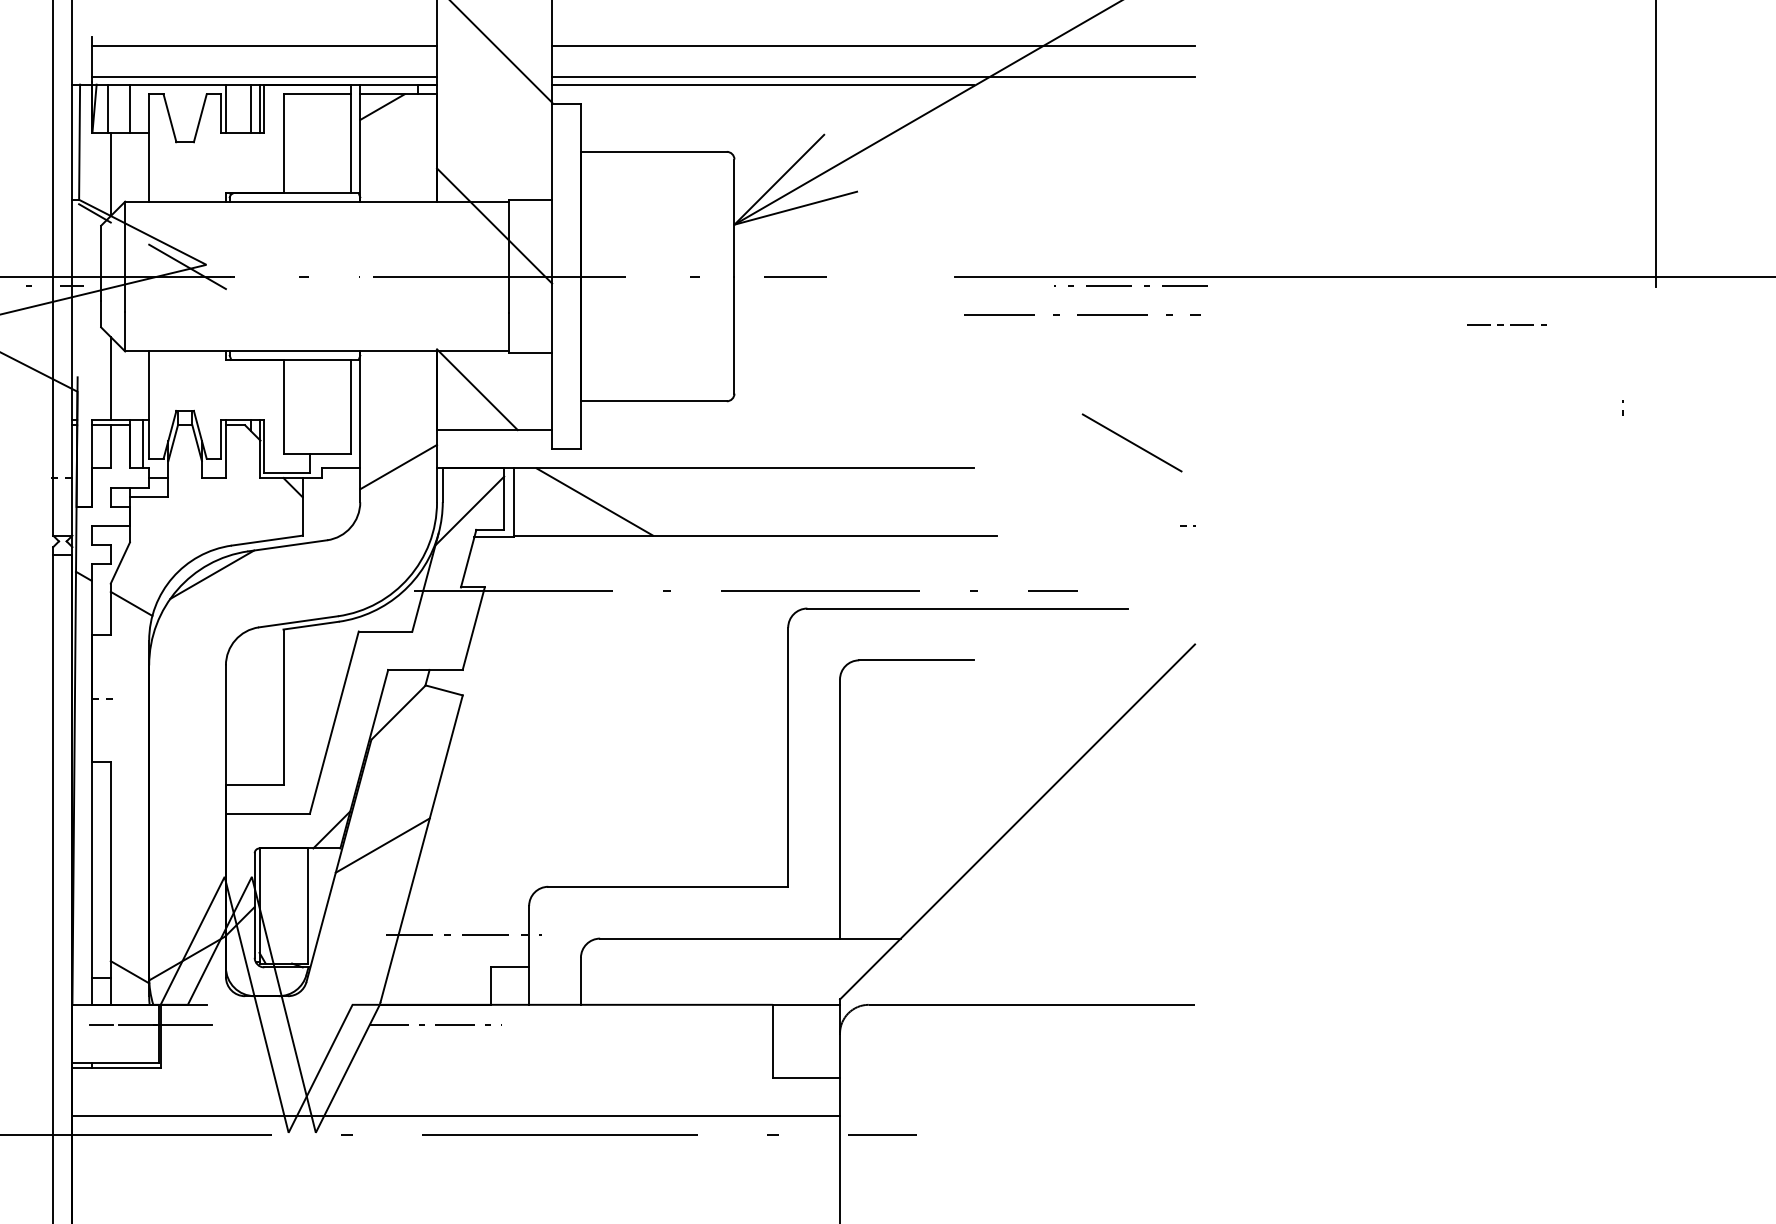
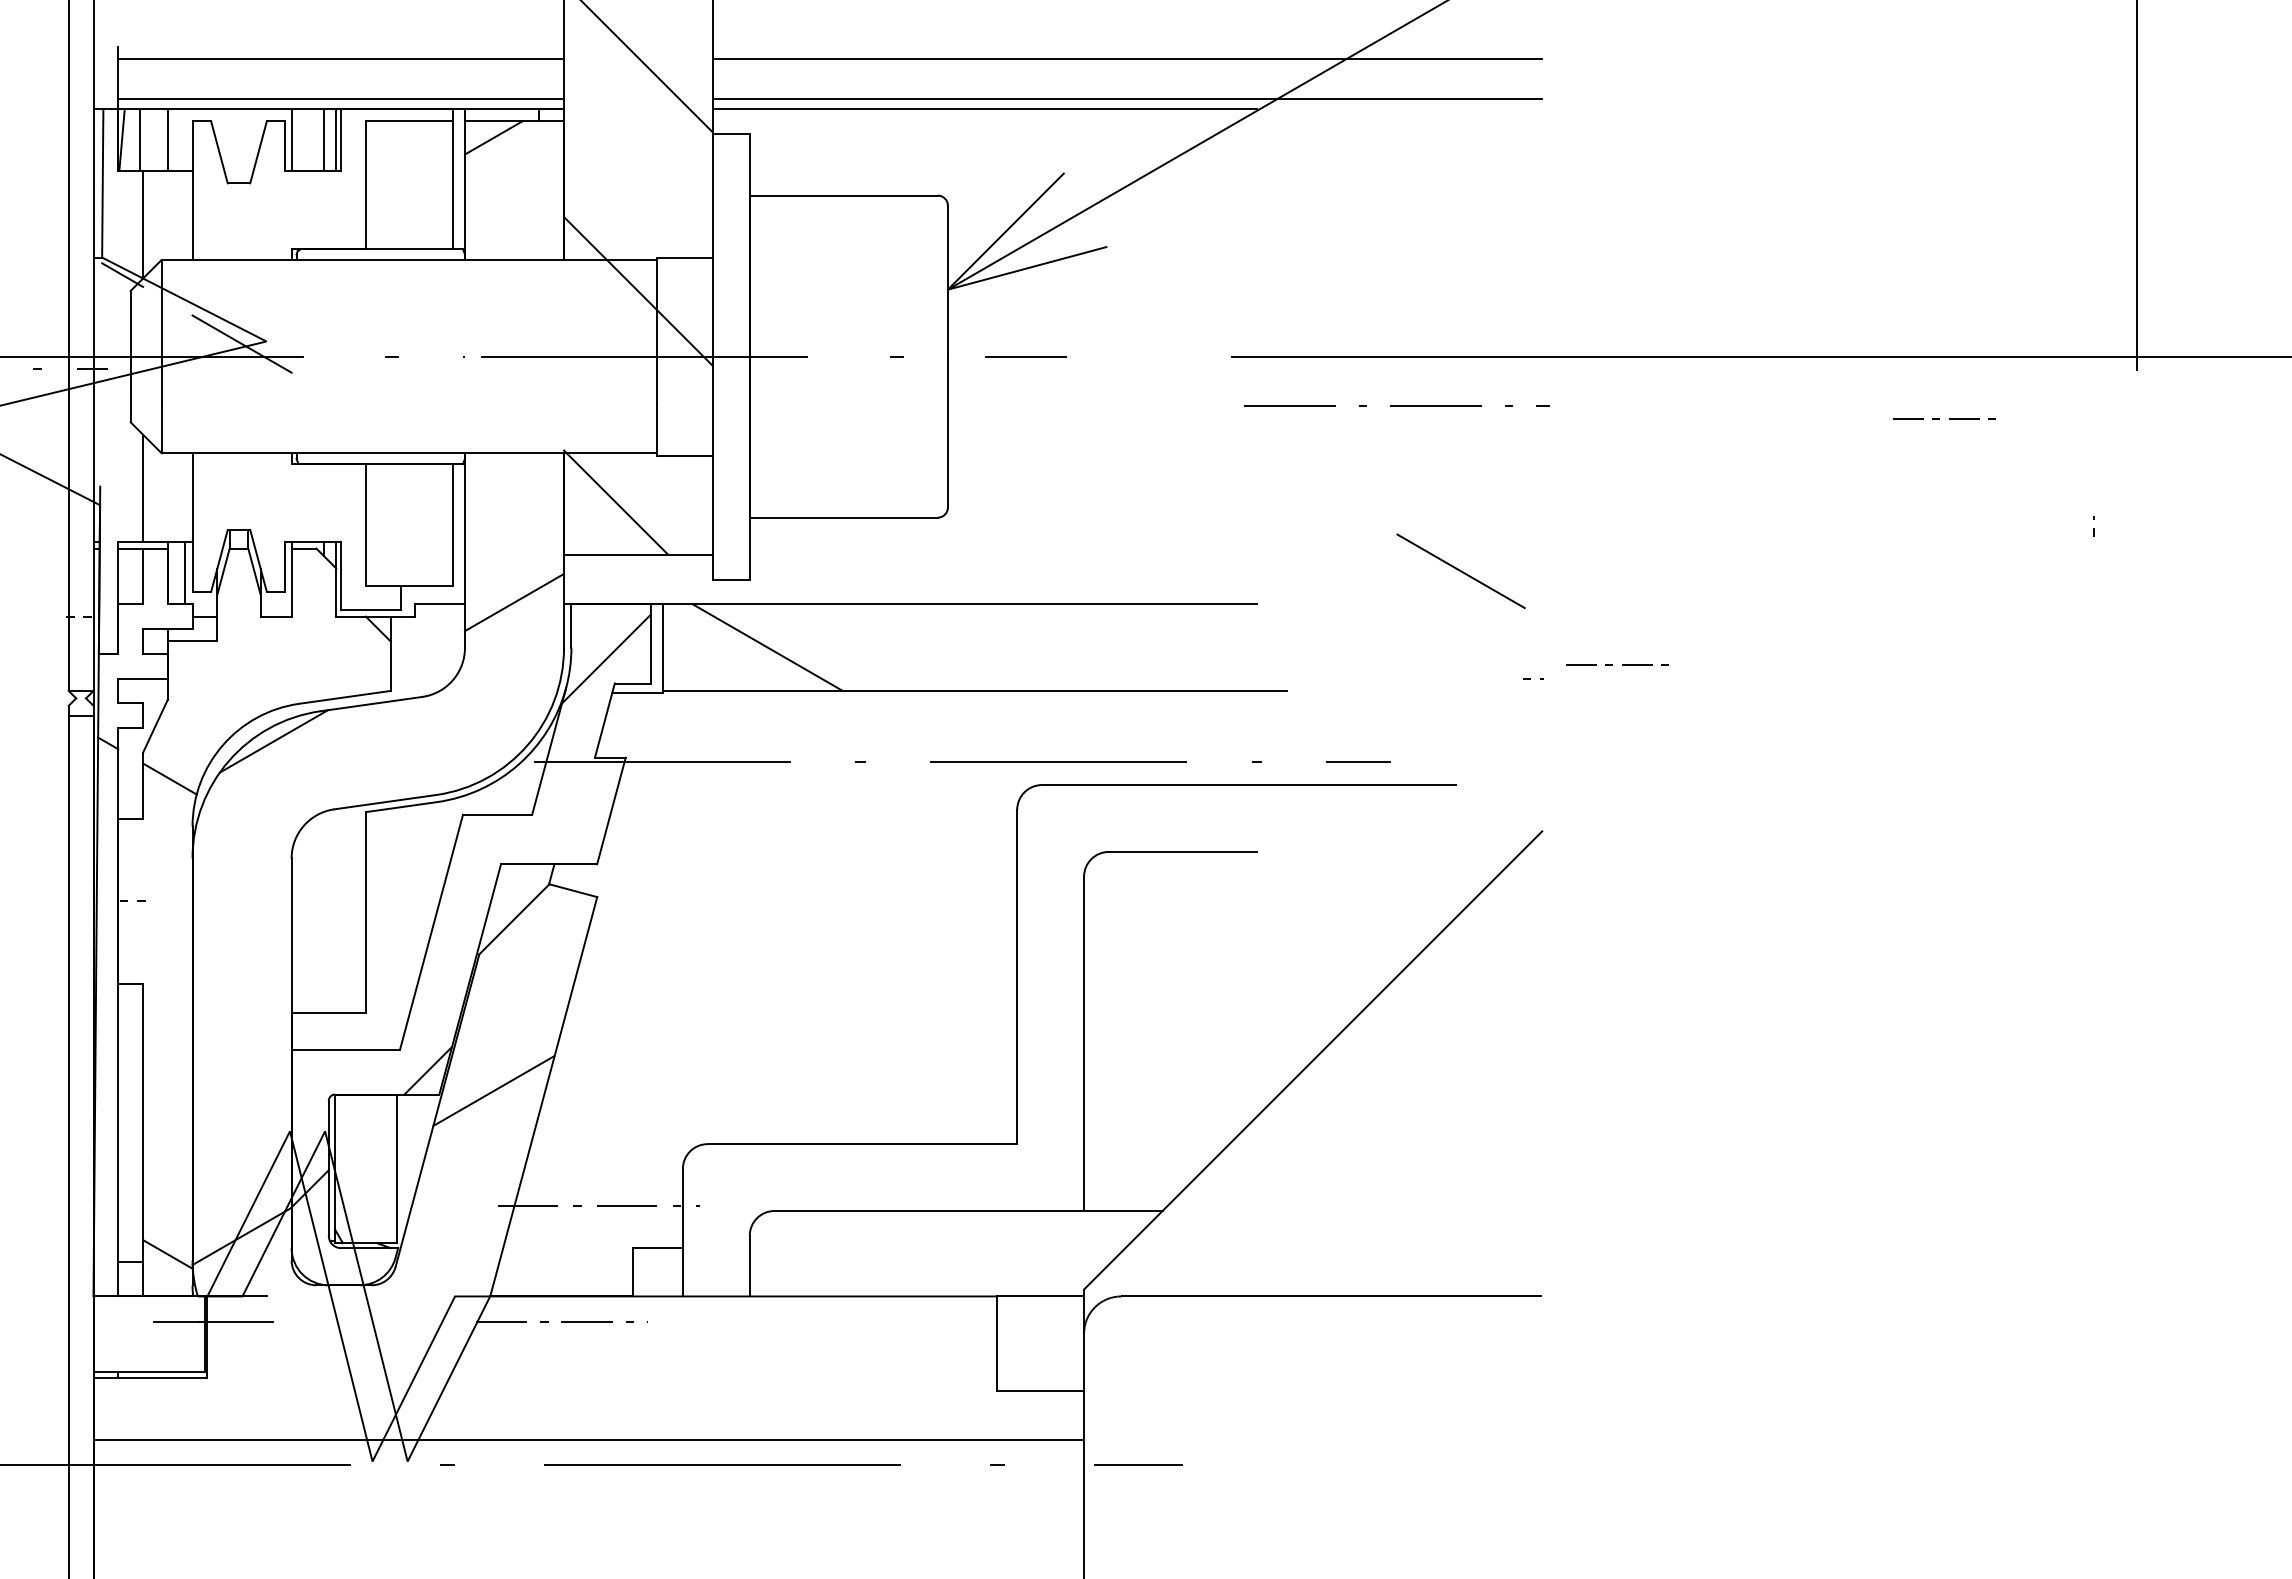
line: (1130, 285) -> (1459, 368), removed
line: (1249, 515) -> (1612, 664), added
line: (101, 1025) -> (130, 1322), removed

